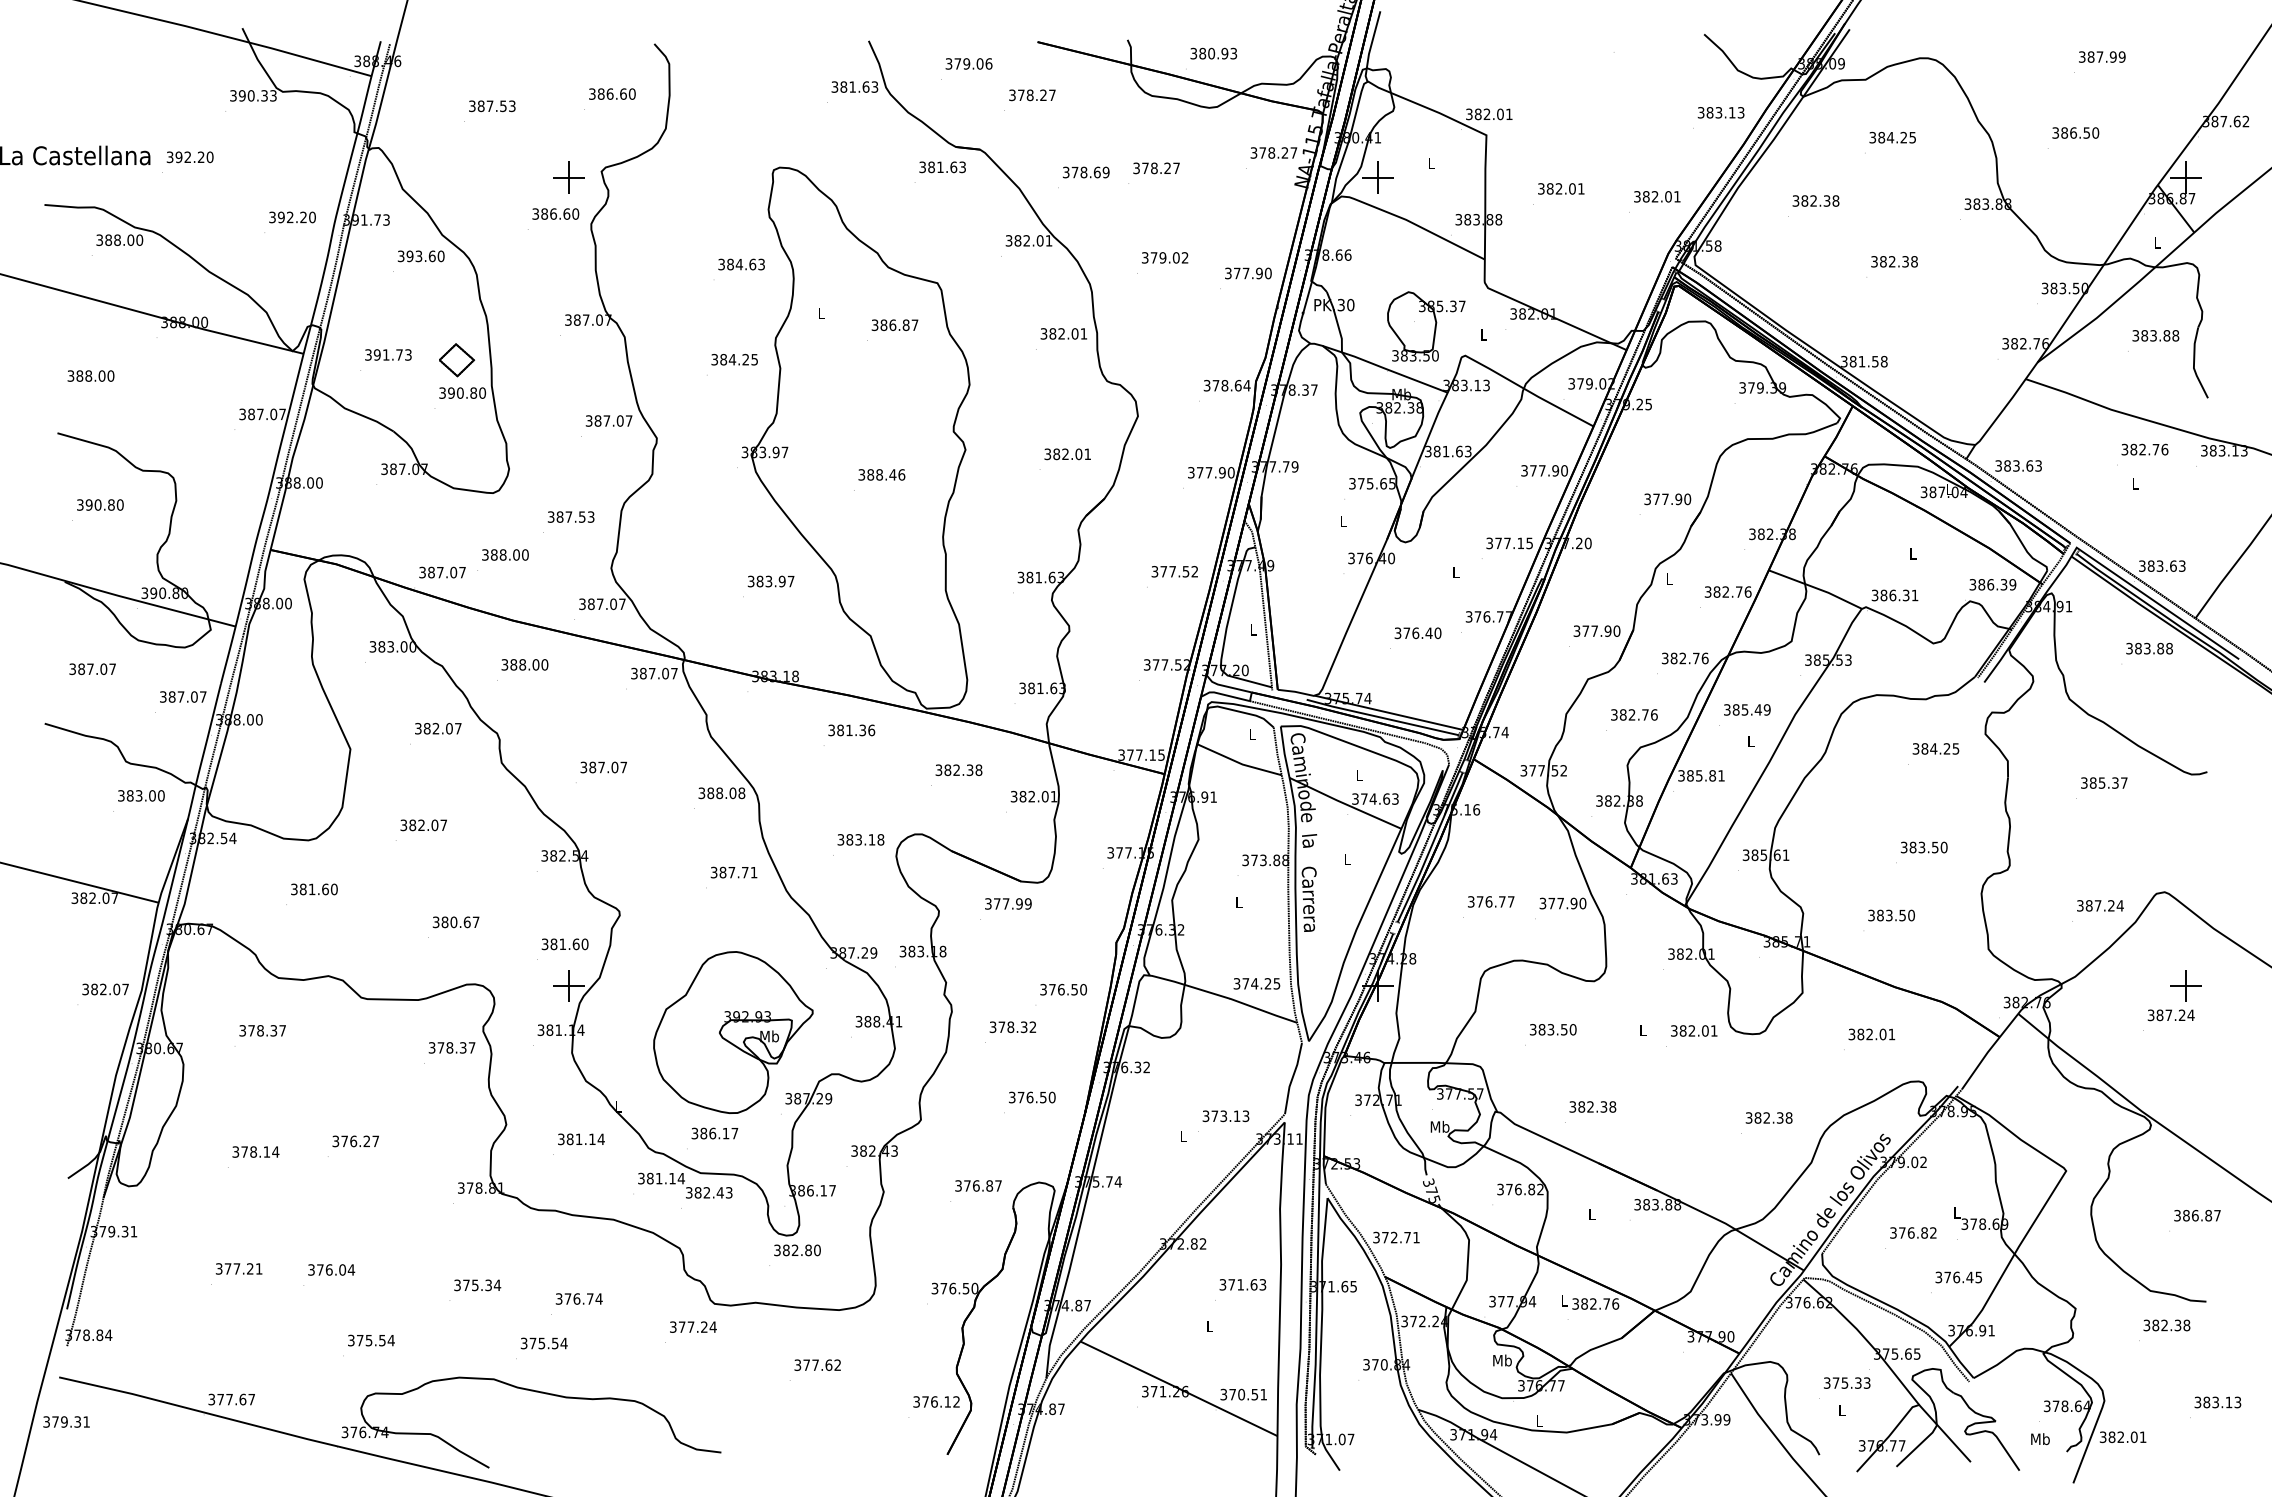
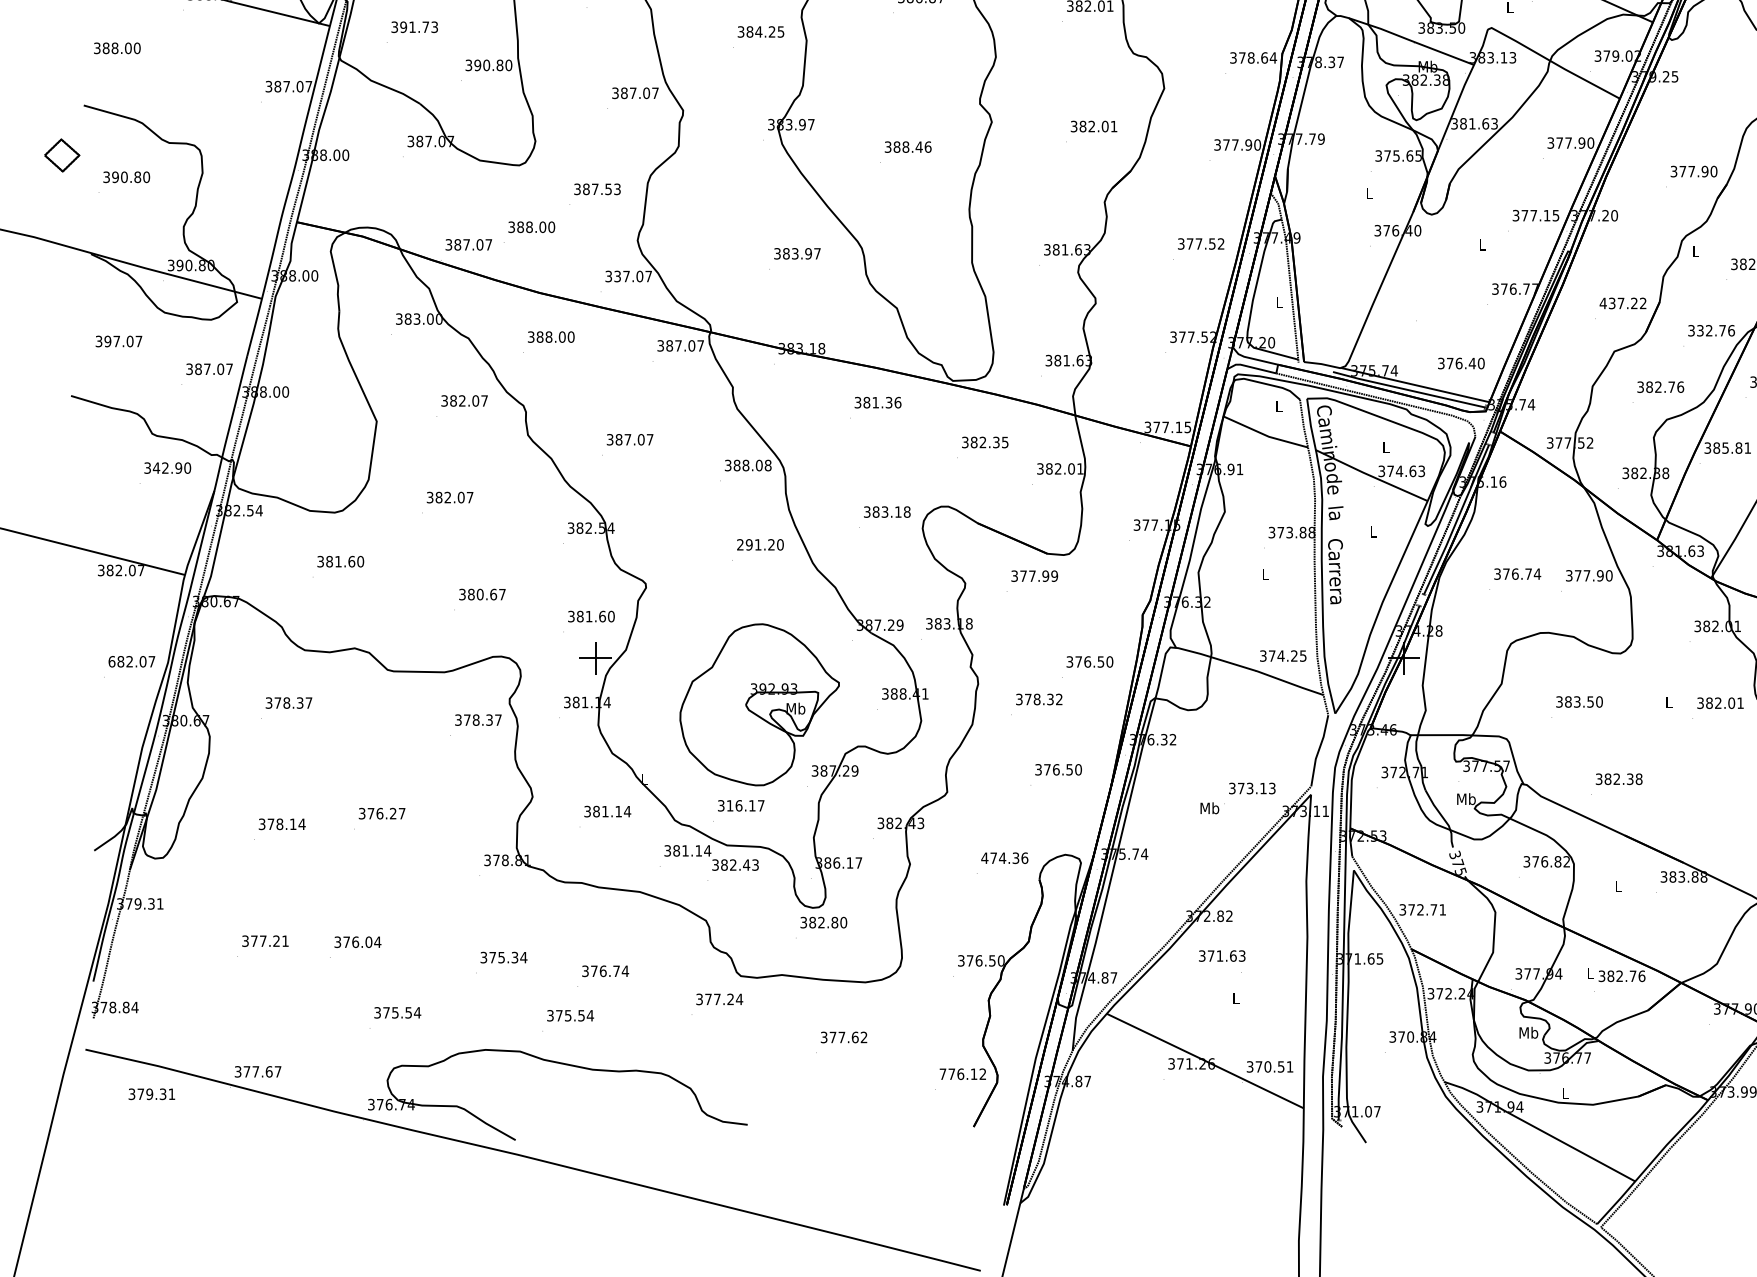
part: (457, 360) -> (62, 155), moved
text: (591, 603) -> (617, 275), 387.07 -> 337.07
text: (1596, 630) -> (1622, 302), 377.90 -> 437.22
text: (1417, 633) -> (1460, 363), moved
text: (1673, 658) -> (1699, 330), 382.76 -> 332.76
text: (81, 668) -> (107, 340), 387.07 -> 397.07
text: (978, 769) -> (1004, 441), 382.38 -> 382.35
text: (140, 795) -> (166, 467), 383.00 -> 342.90
text: (733, 872) -> (759, 544), 387.71 -> 291.20
text: (1510, 901) -> (1536, 573), 376.77 -> 376.74
text: (85, 989) -> (111, 661), 382.07 -> 682.07
text: (703, 1133) -> (729, 805), 386.17 -> 316.17
text: (1183, 1135) -> (1209, 807), L -> Mb
text: (978, 1185) -> (1004, 857), 376.87 -> 474.36
text: (1242, 1284) -> (1221, 955), moved
text: (916, 1401) -> (942, 1073), 376.12 -> 776.12
text: (66, 1421) -> (151, 1093), moved

